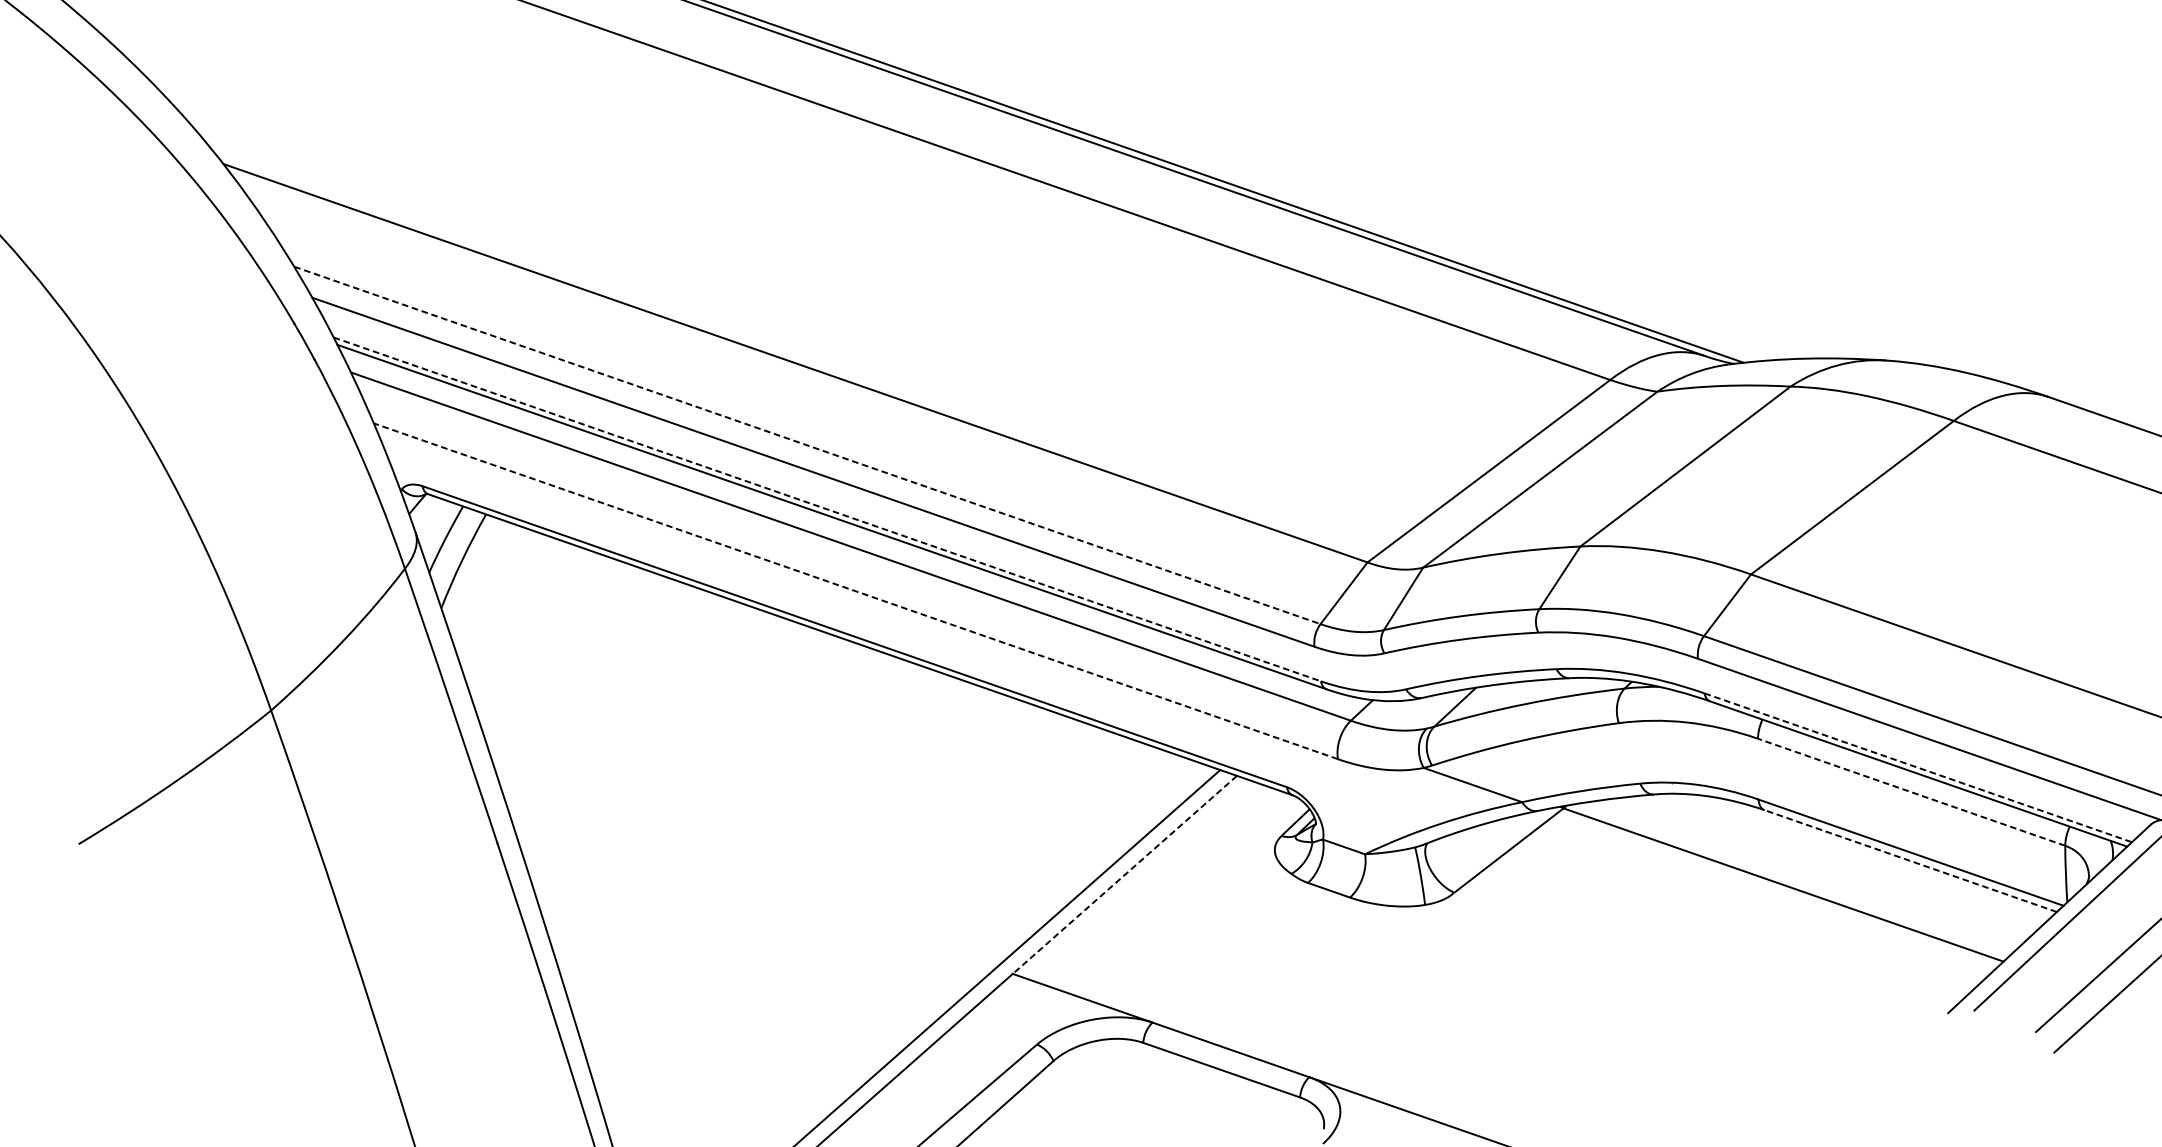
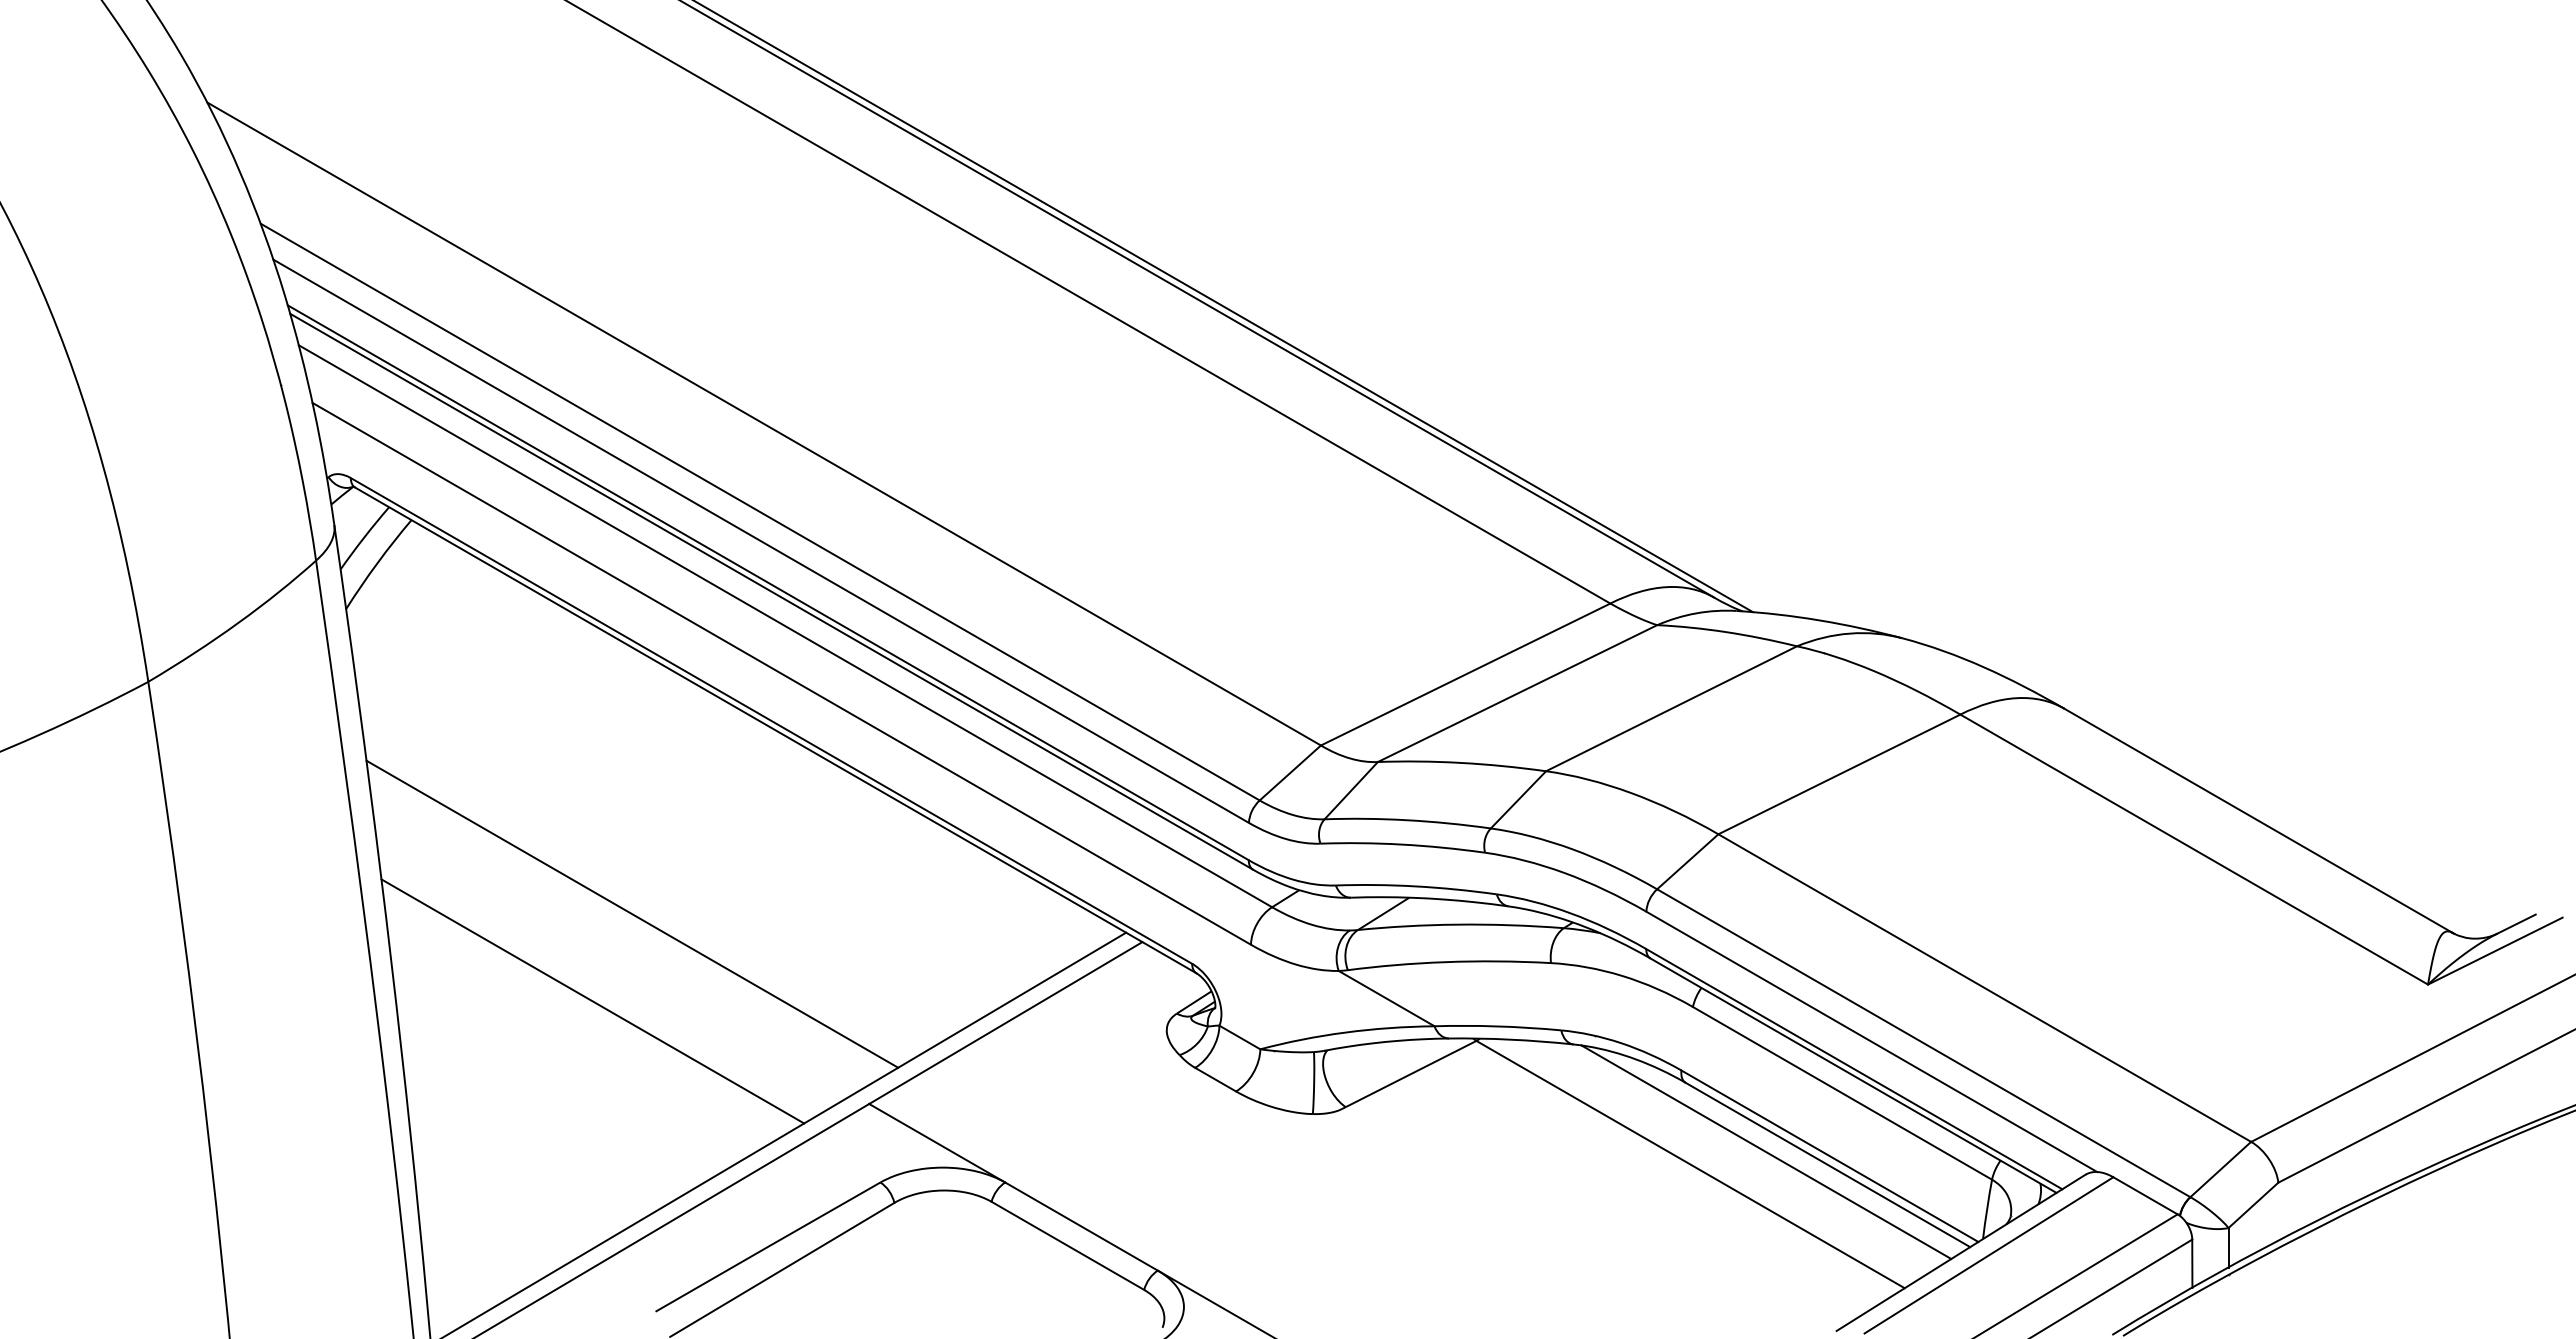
line: (807, 445) -> (760, 512), dashed -> solid
line: (827, 509) -> (768, 582), dashed -> solid
line: (855, 591) -> (781, 673), dashed -> solid
line: (1918, 768) -> (1854, 1069), dashed -> solid
line: (1911, 792) -> (1842, 1093), dashed -> solid
line: (760, 839) -> (632, 913), added
line: (1851, 859) -> (1766, 1151), added
line: (1910, 860) -> (1827, 1164), dashed -> solid
line: (1124, 875) -> (1005, 1023), dashed -> solid
line: (738, 927) -> (592, 1001), added

